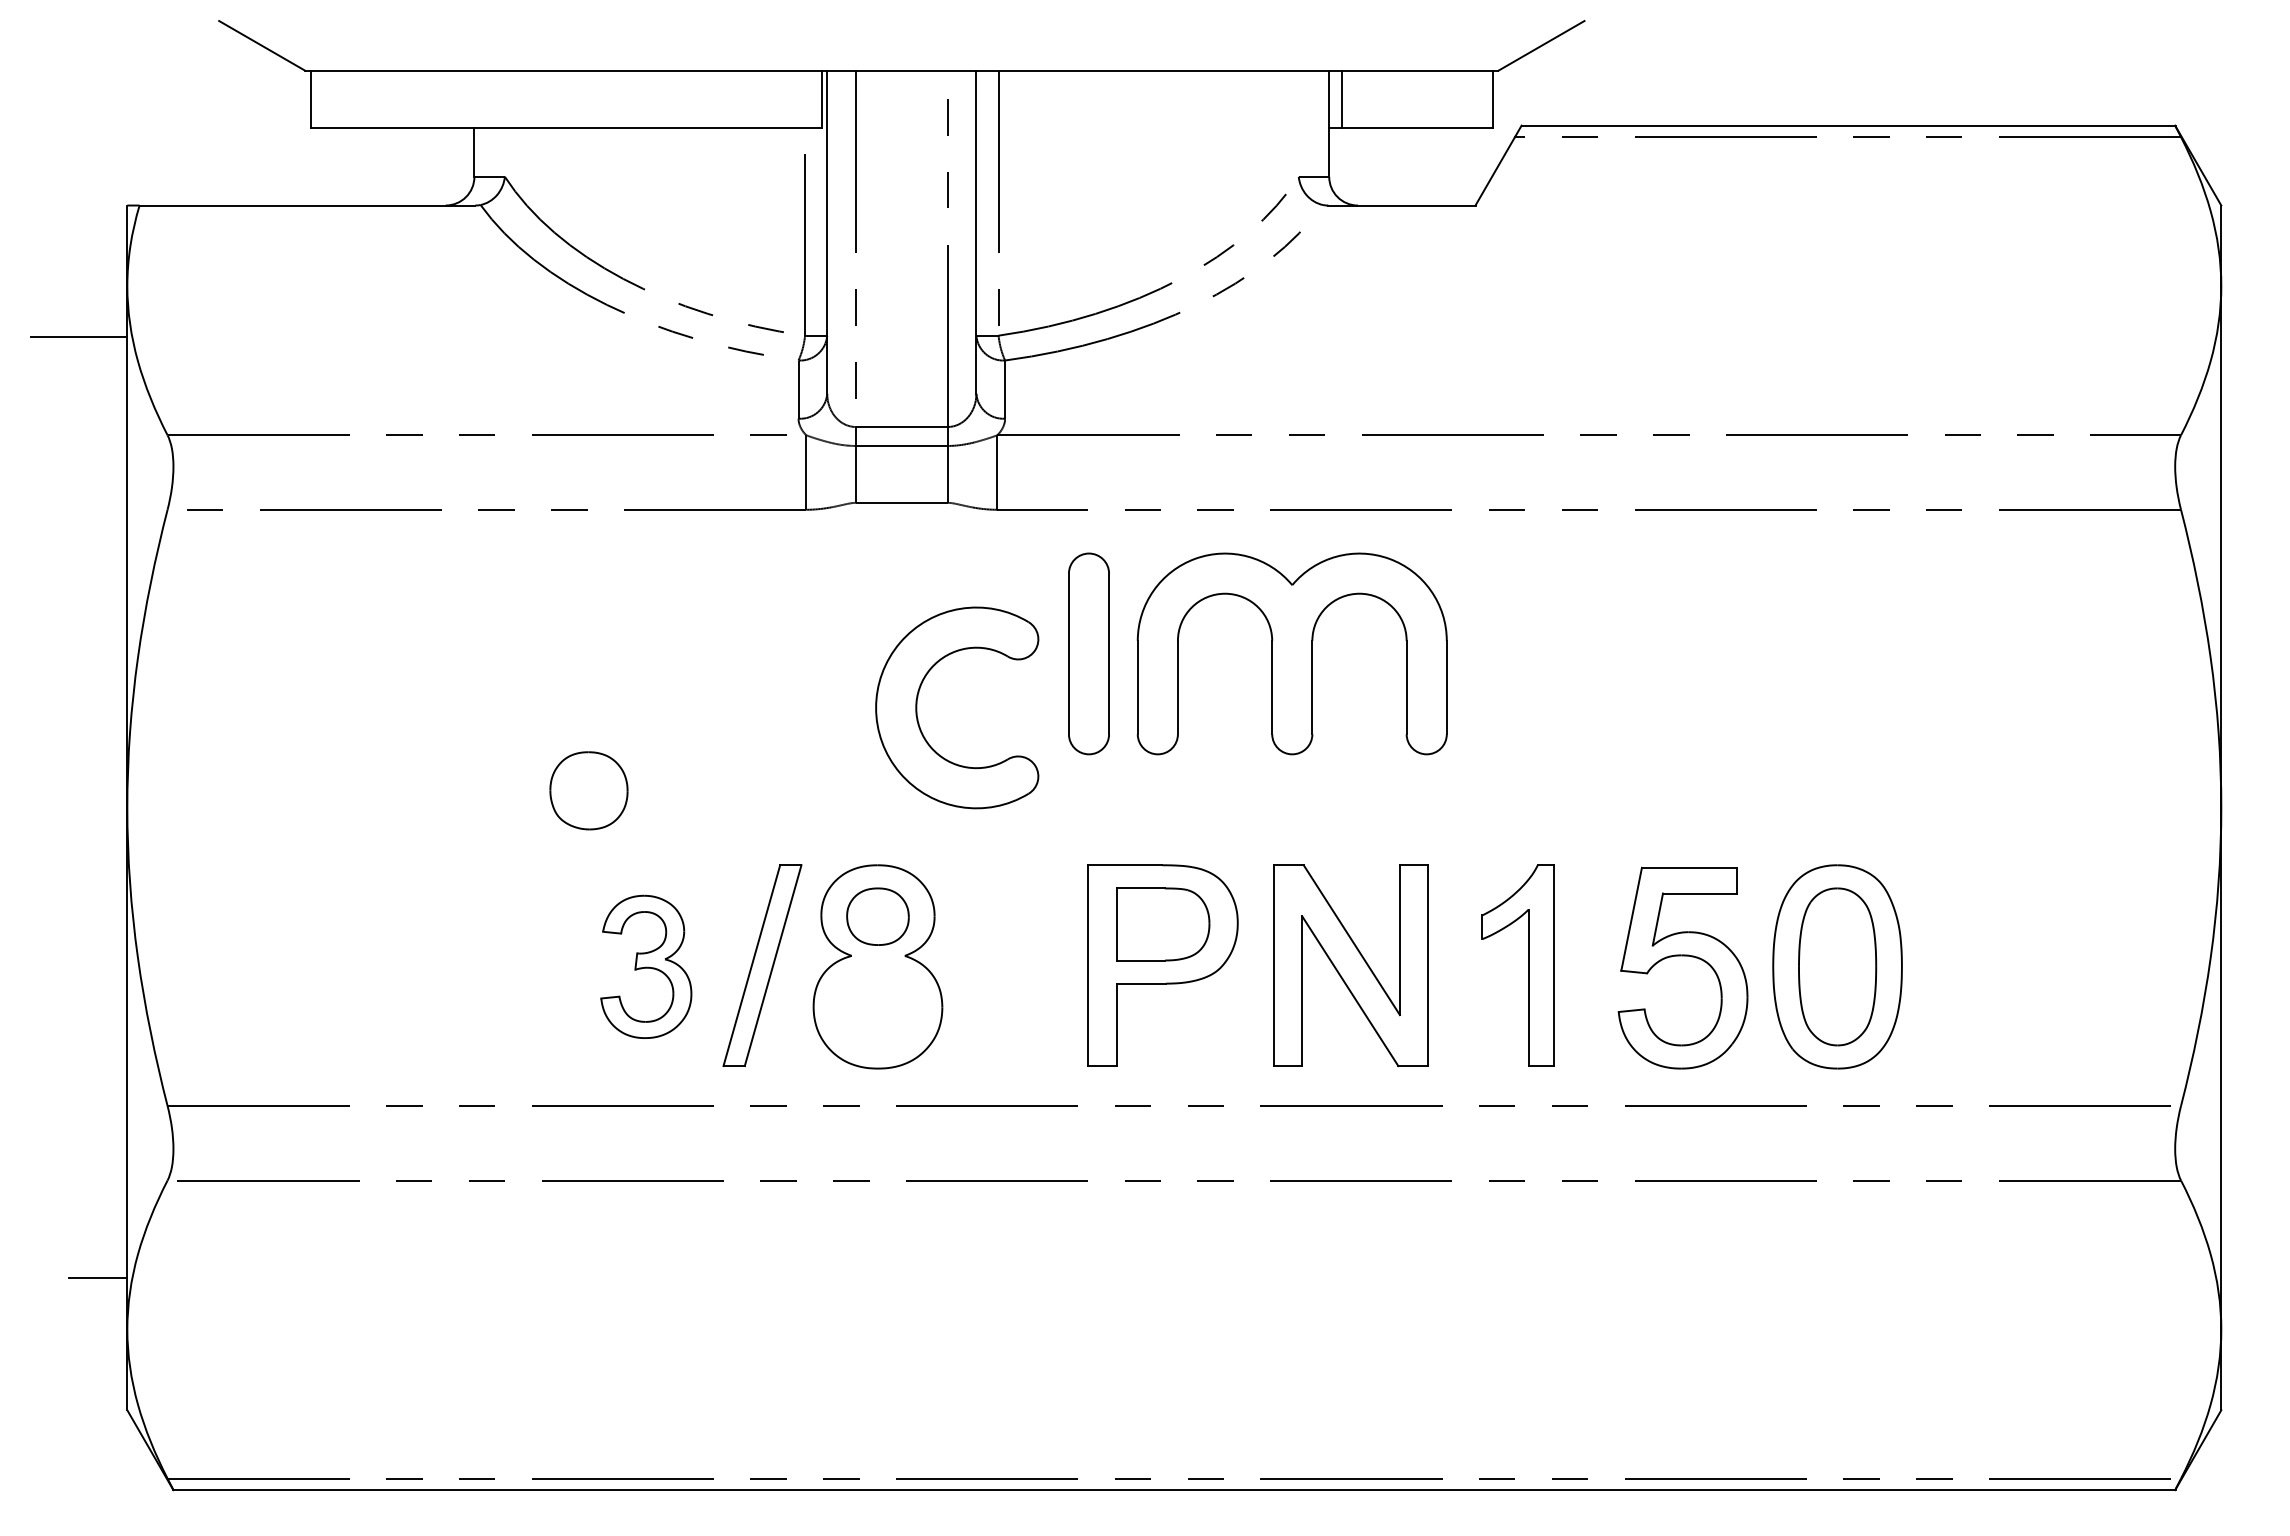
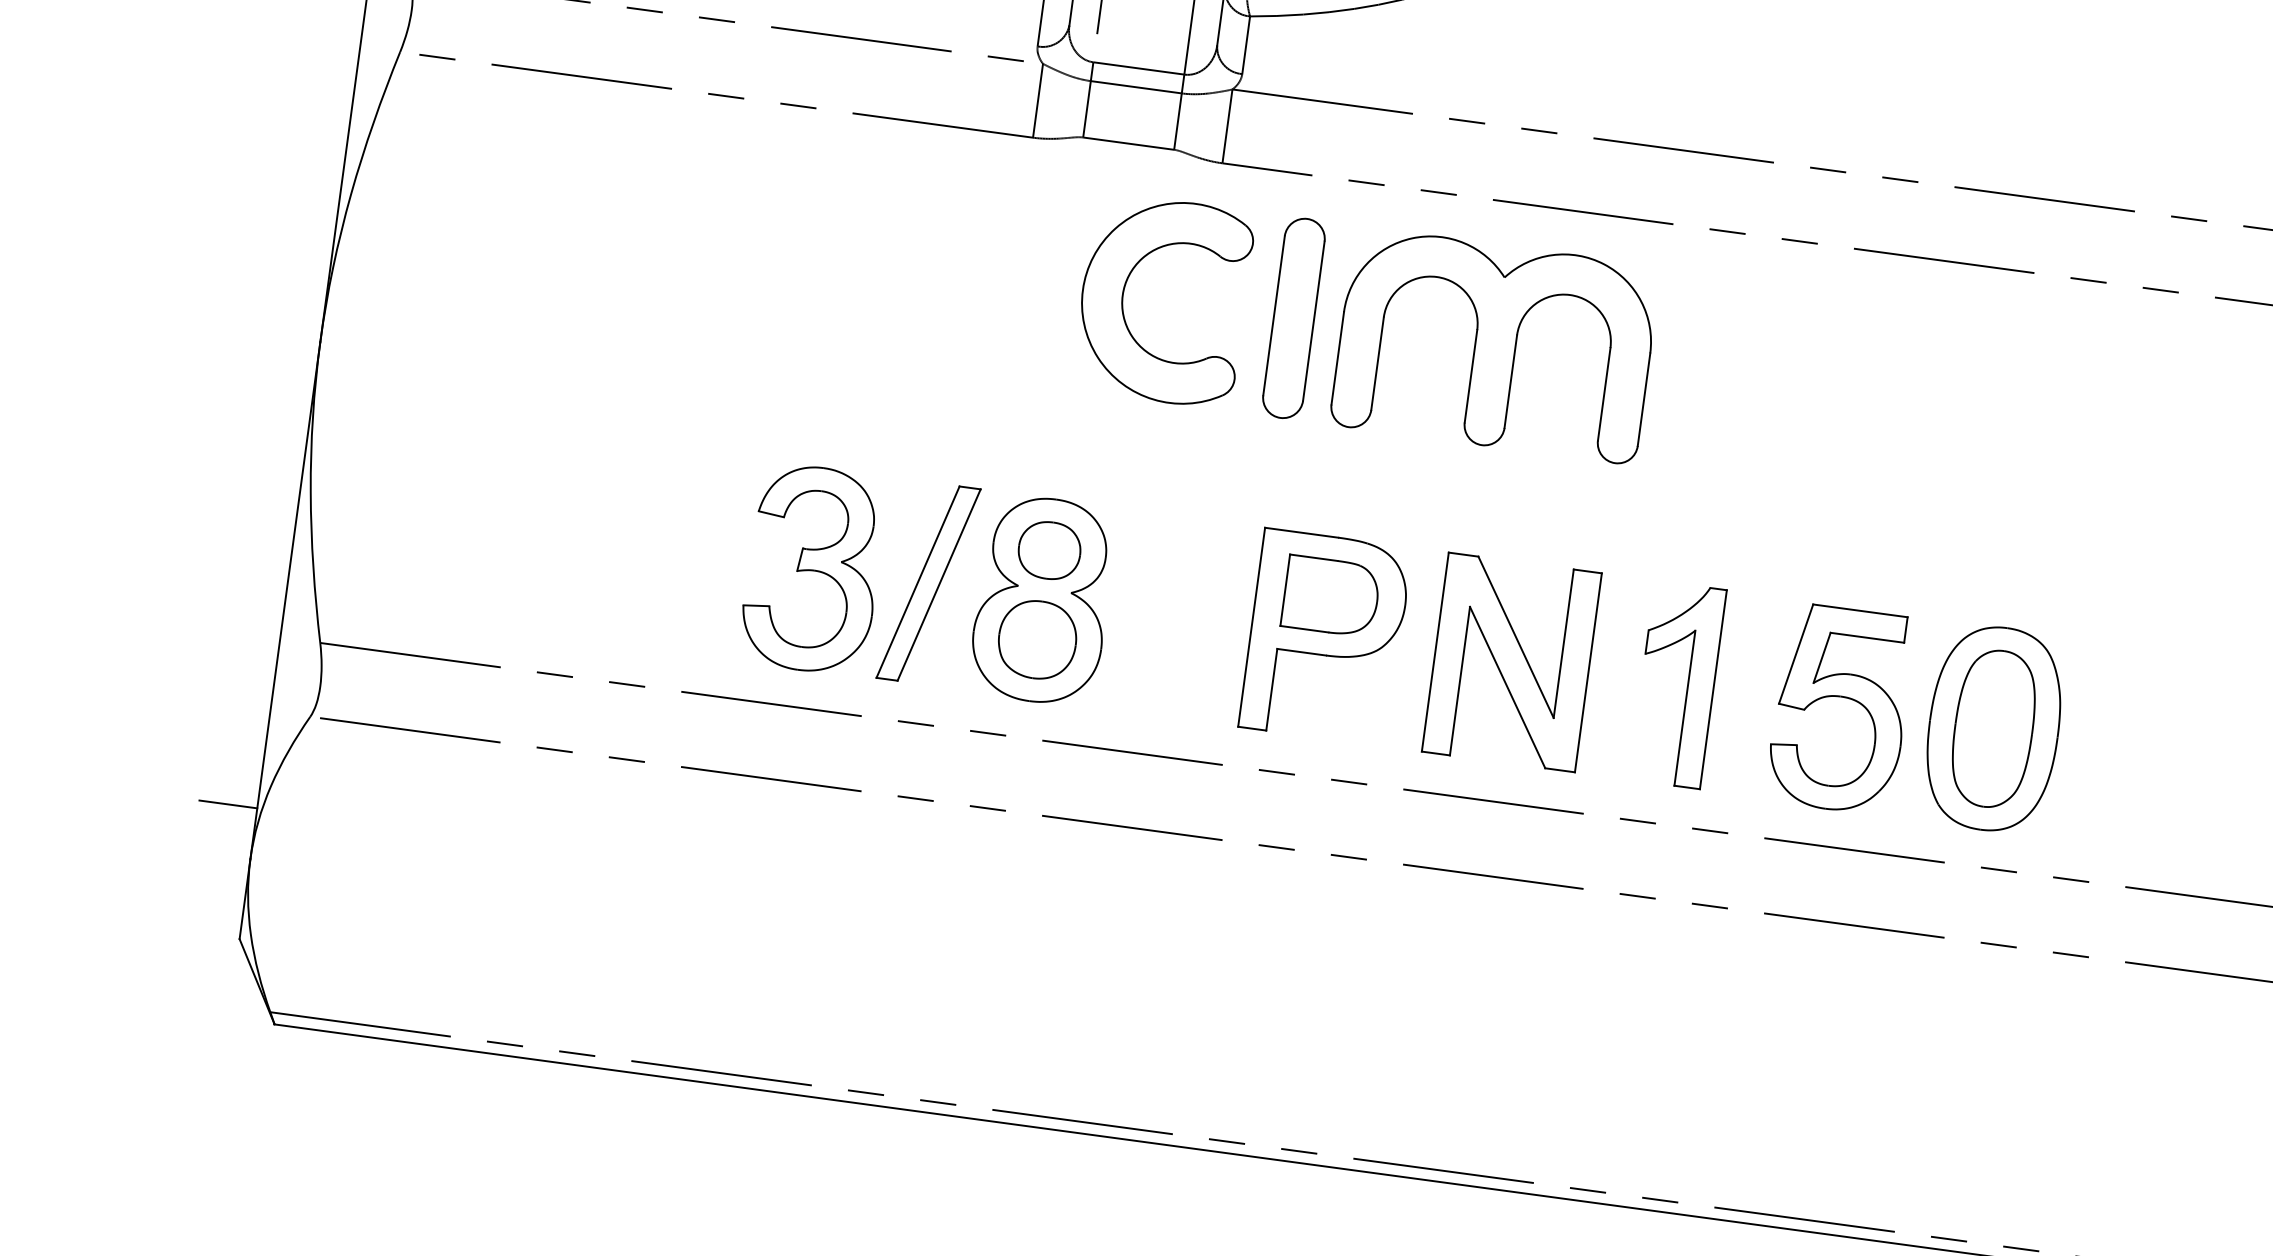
part: (917, 707) -> (1124, 295), moved
part: (588, 790) -> (1037, 639), moved
part: (646, 966) -> (813, 568), size x1.43

